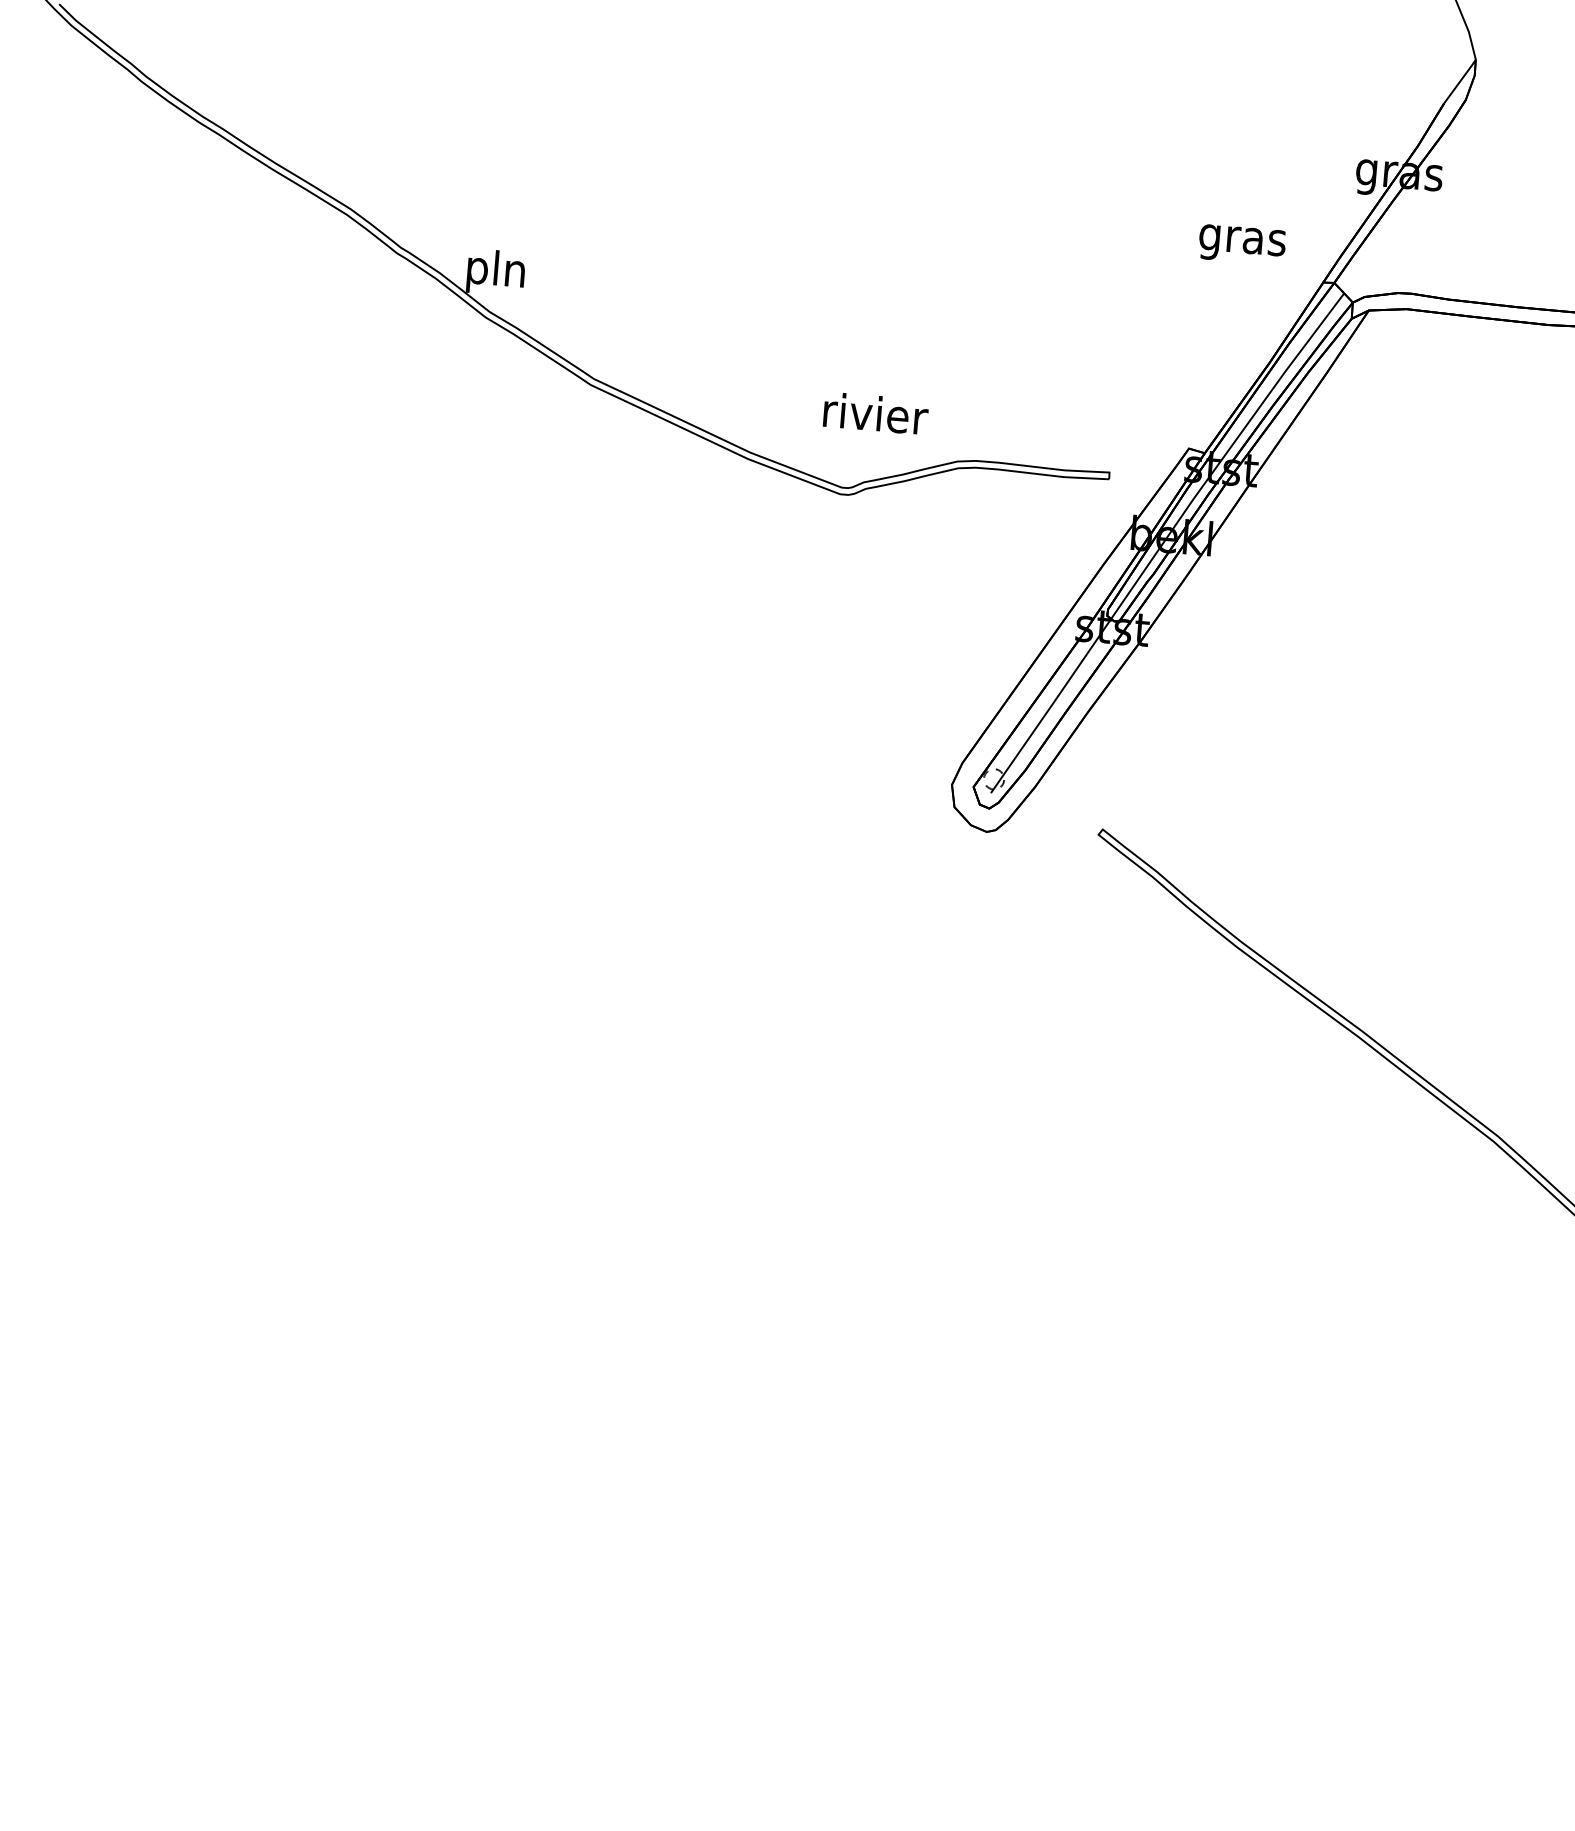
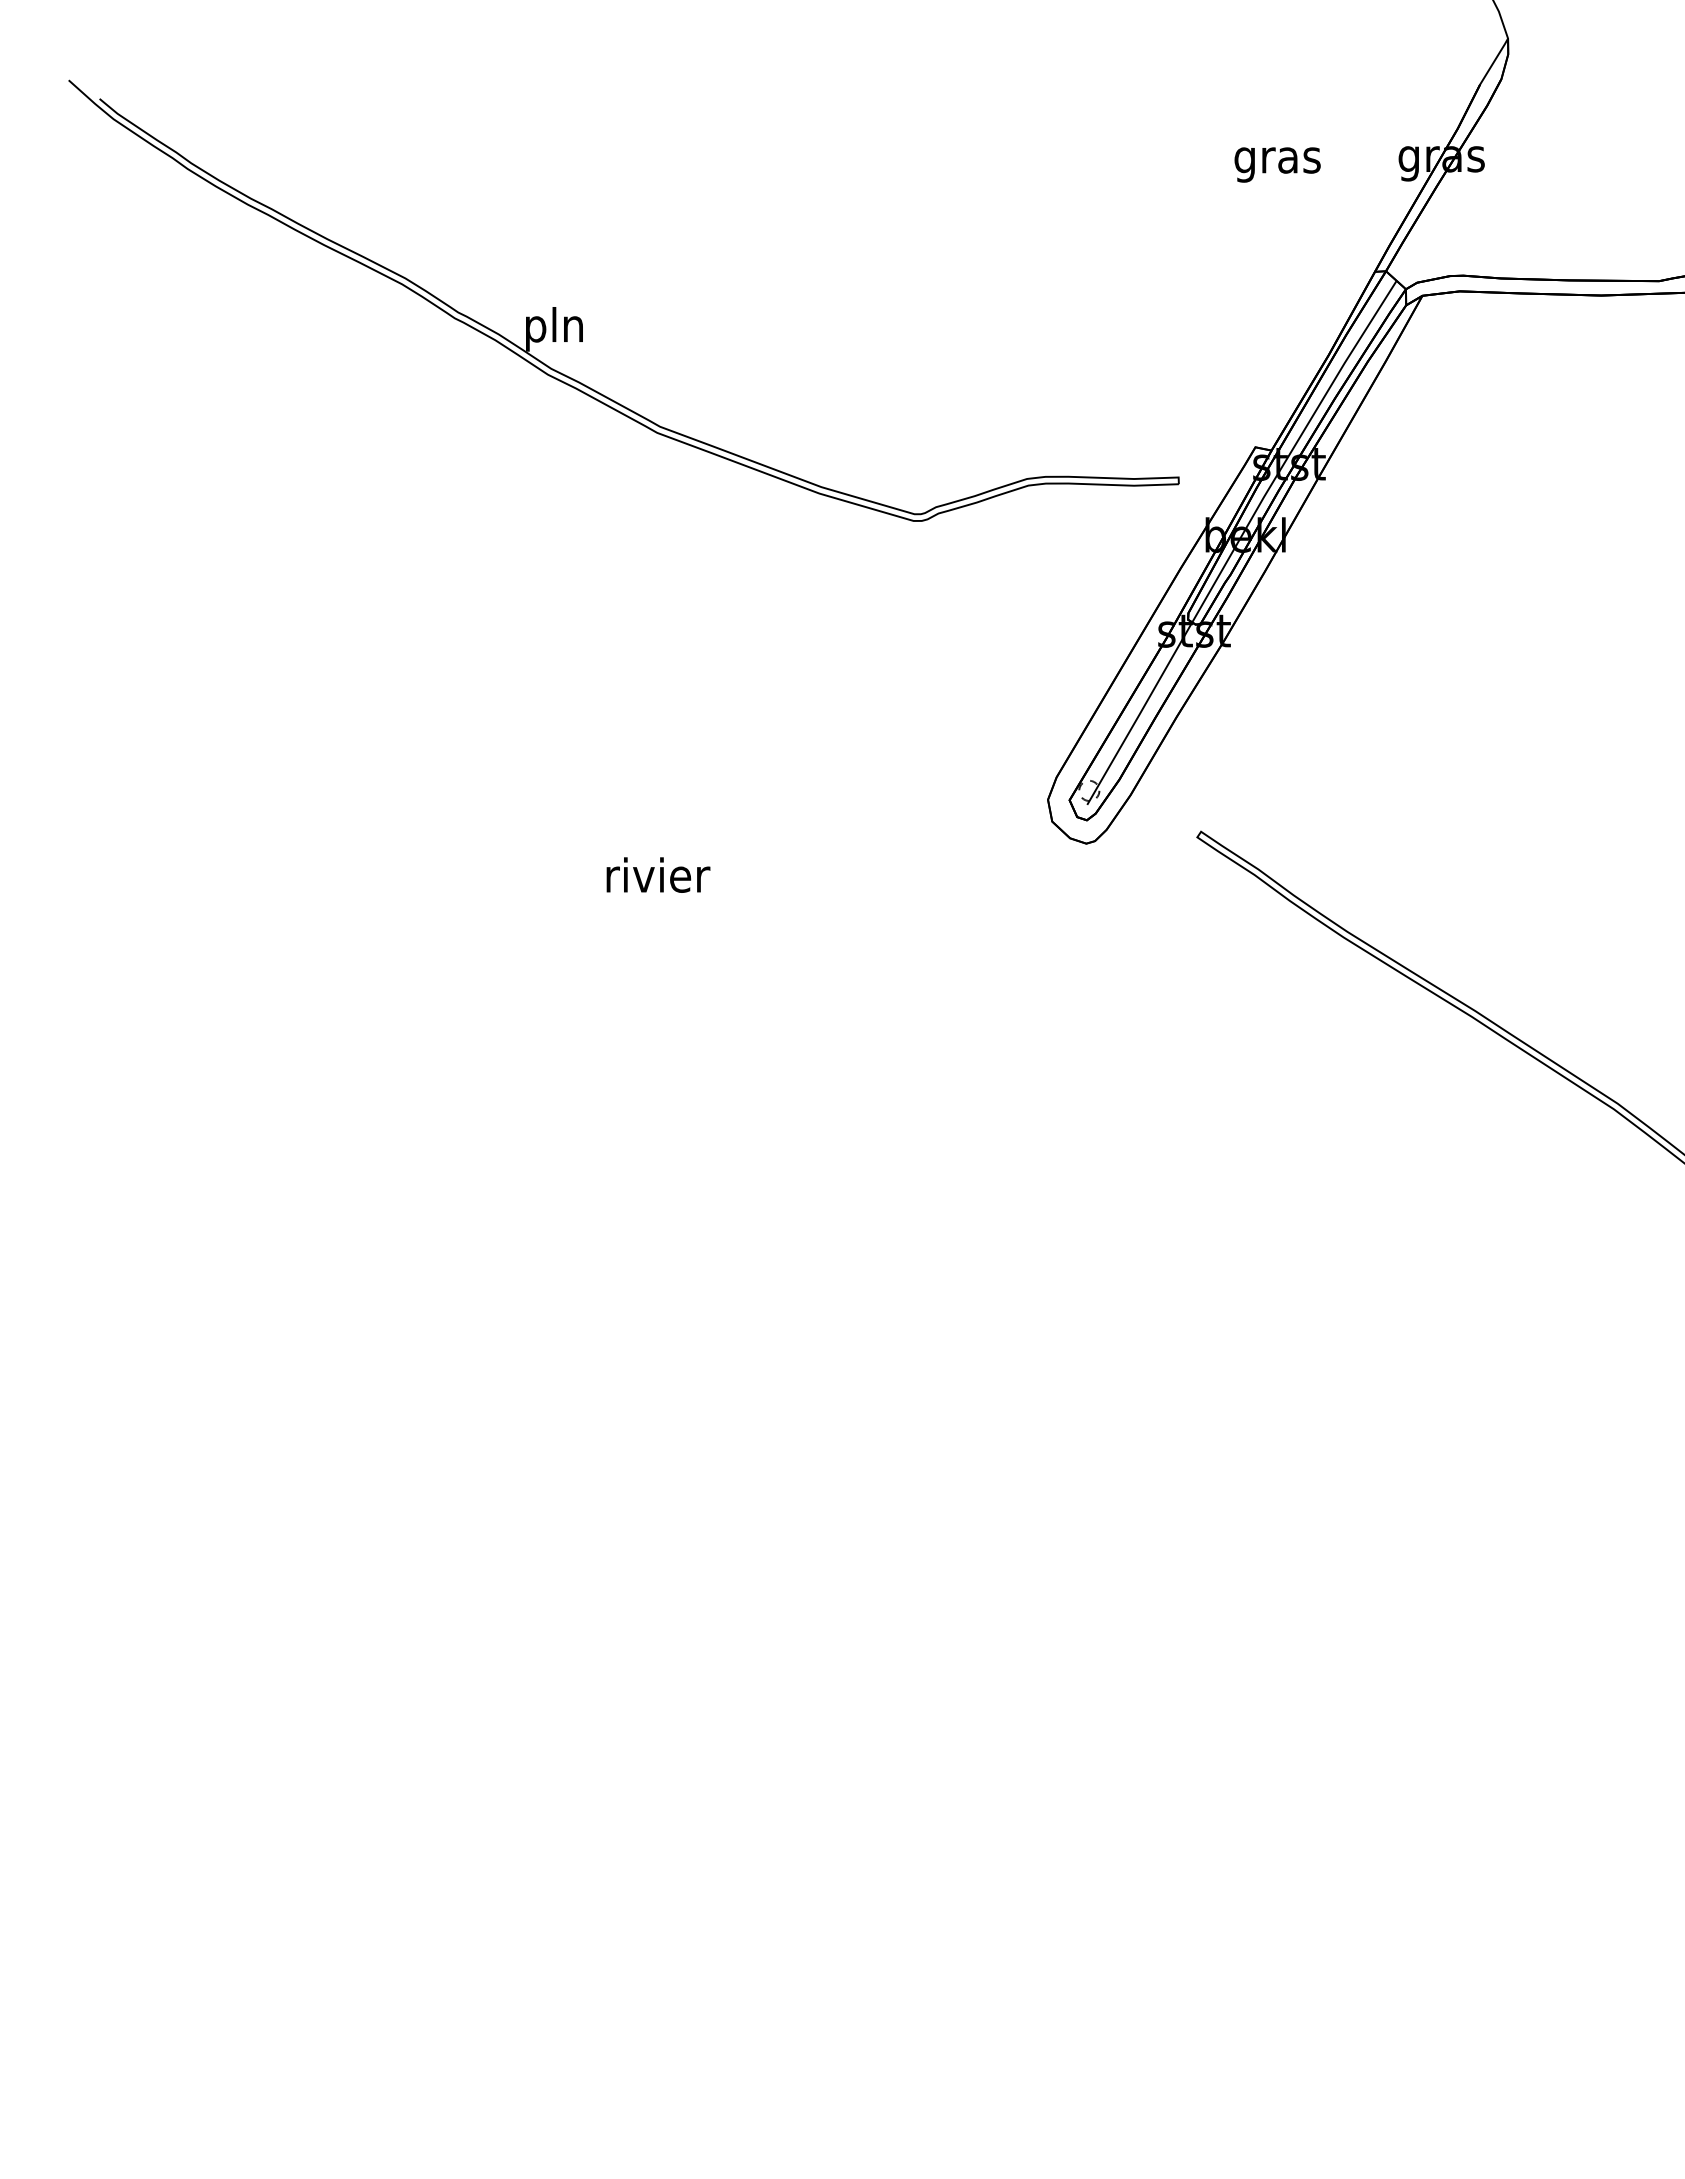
text: (1242, 244) -> (1277, 164), moved
text: (876, 413) -> (658, 874), moved

